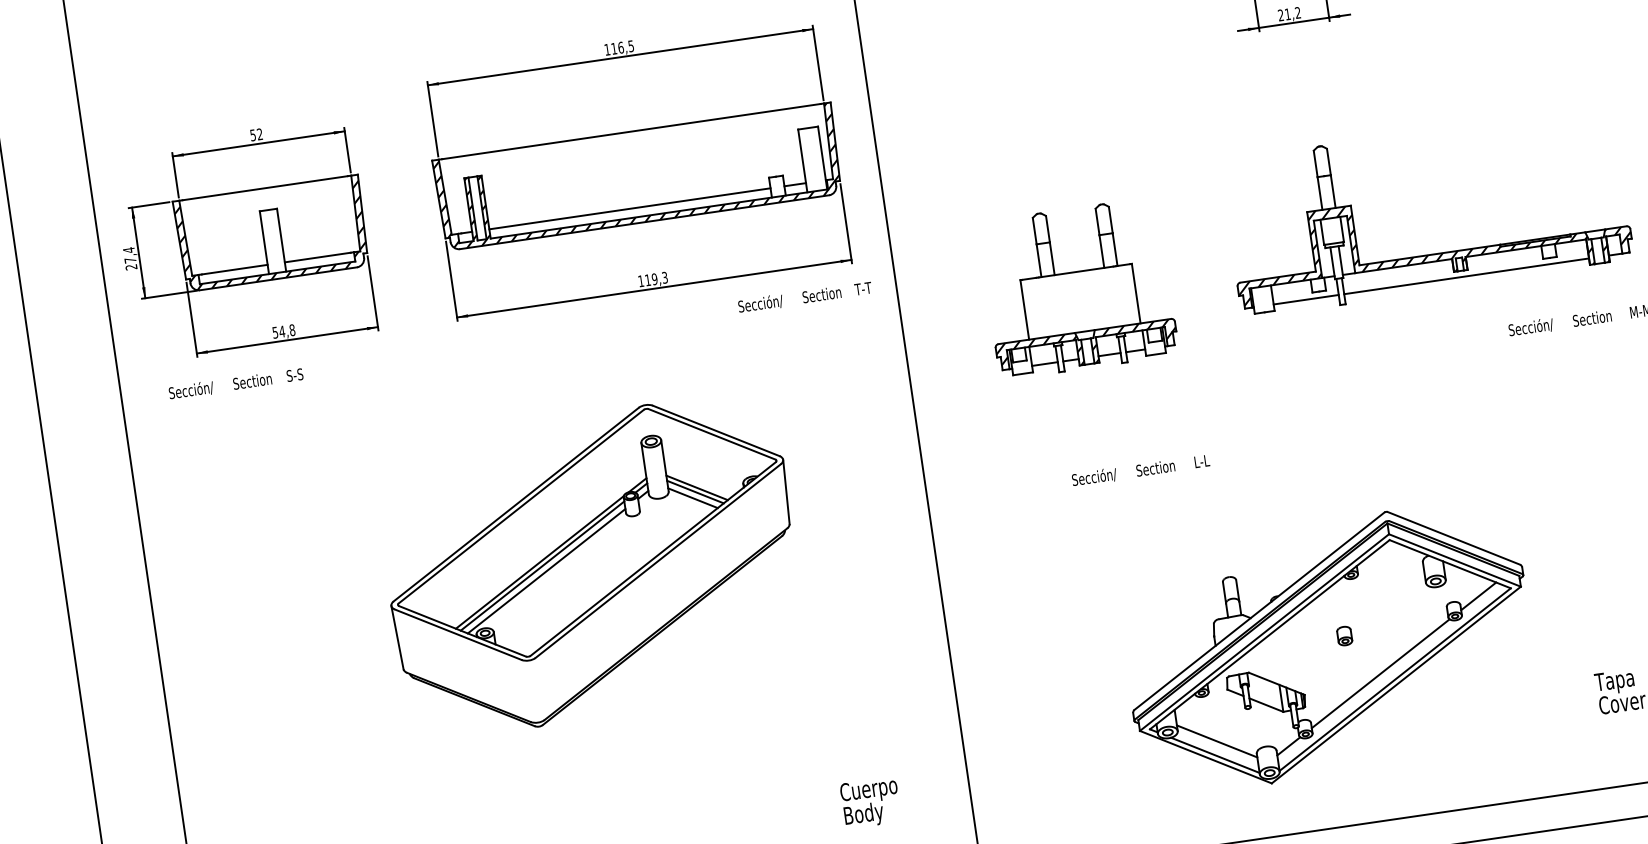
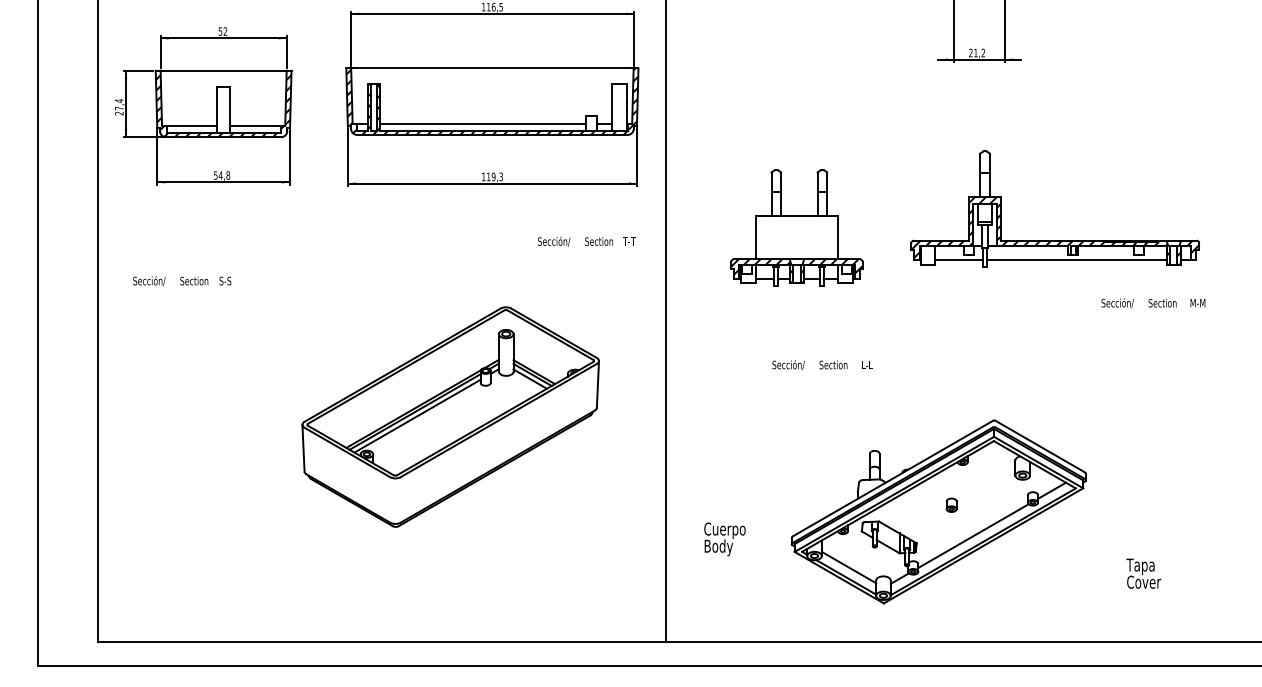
text: (804, 297) -> (586, 241), moved
text: (236, 384) -> (182, 281), moved
part: (591, 565) -> (450, 416), moved
text: (870, 803) -> (724, 539), moved

